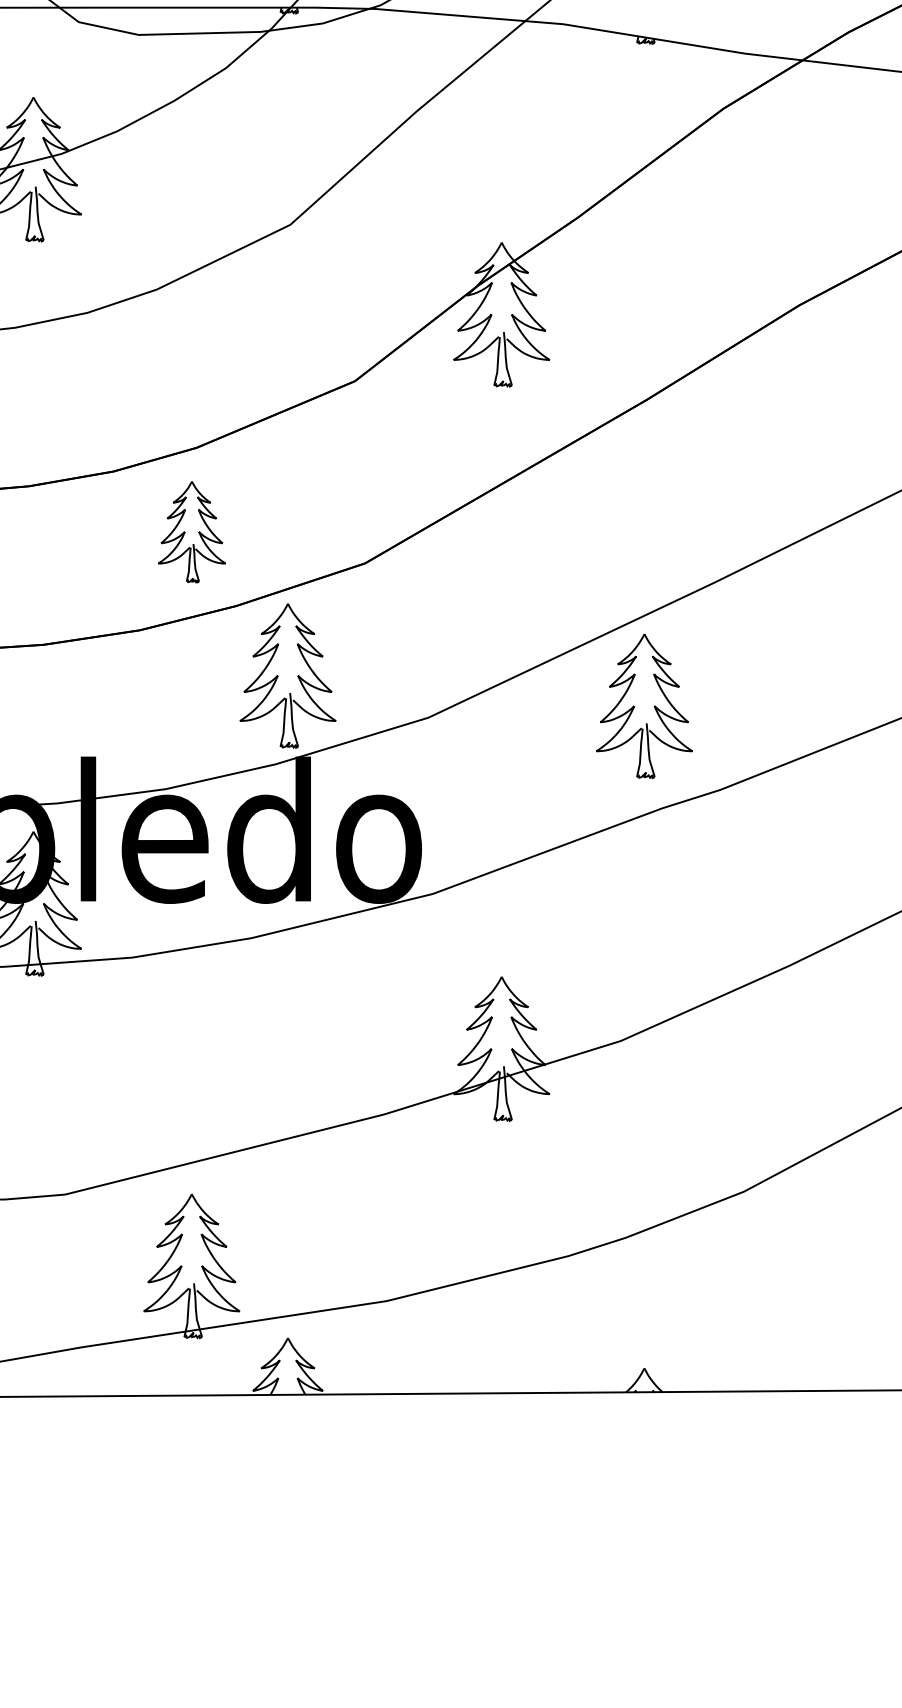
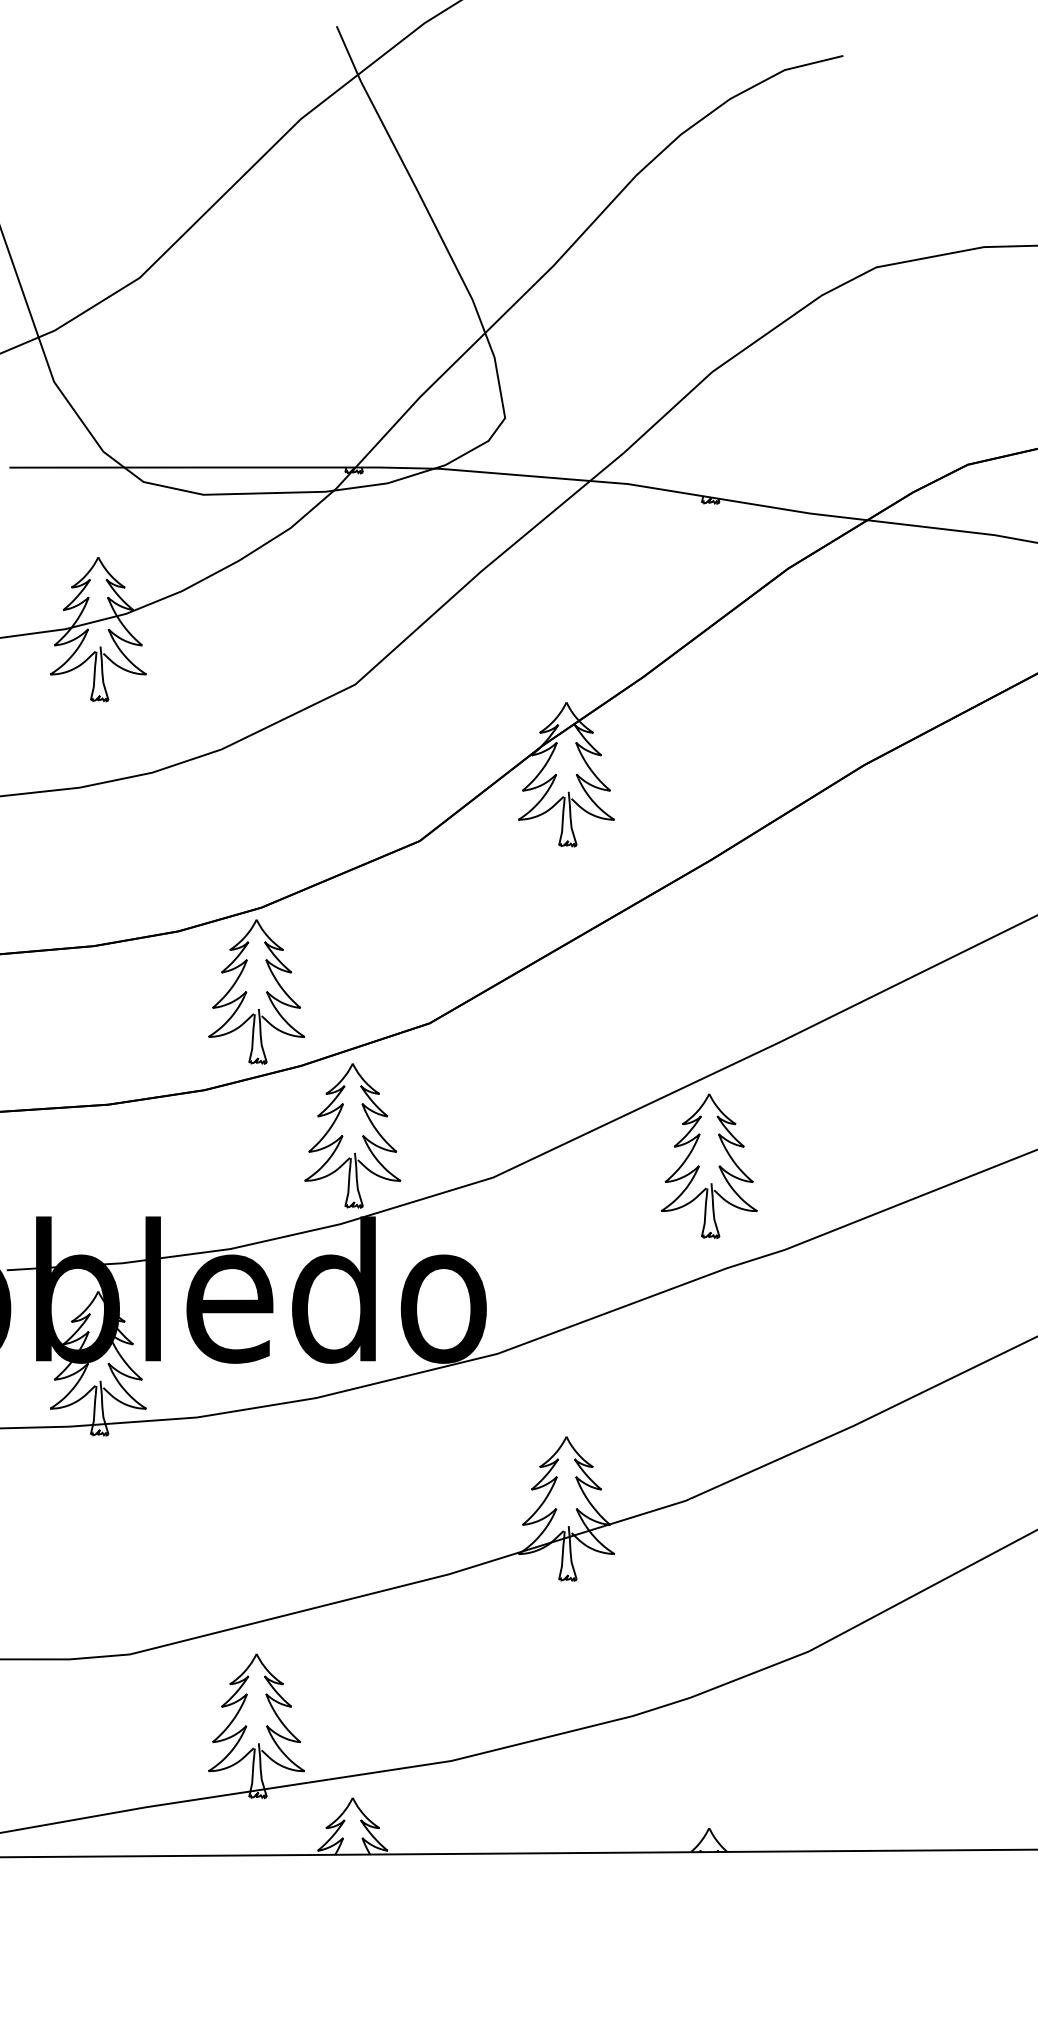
part: (191, 531) -> (256, 991), size x1.43

